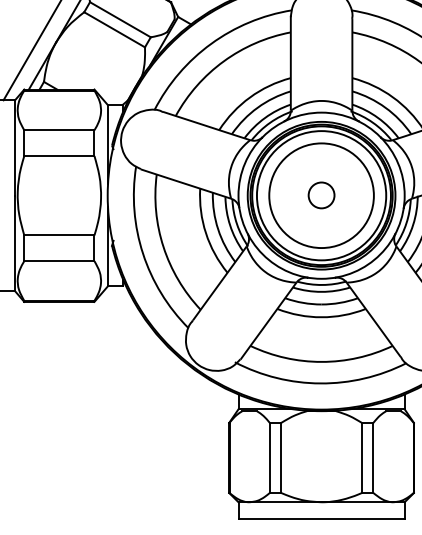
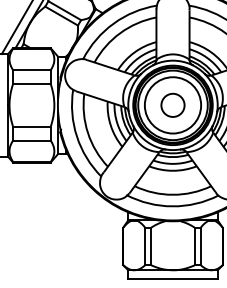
circle: (320, 194) -> (172, 104), size x1.67

